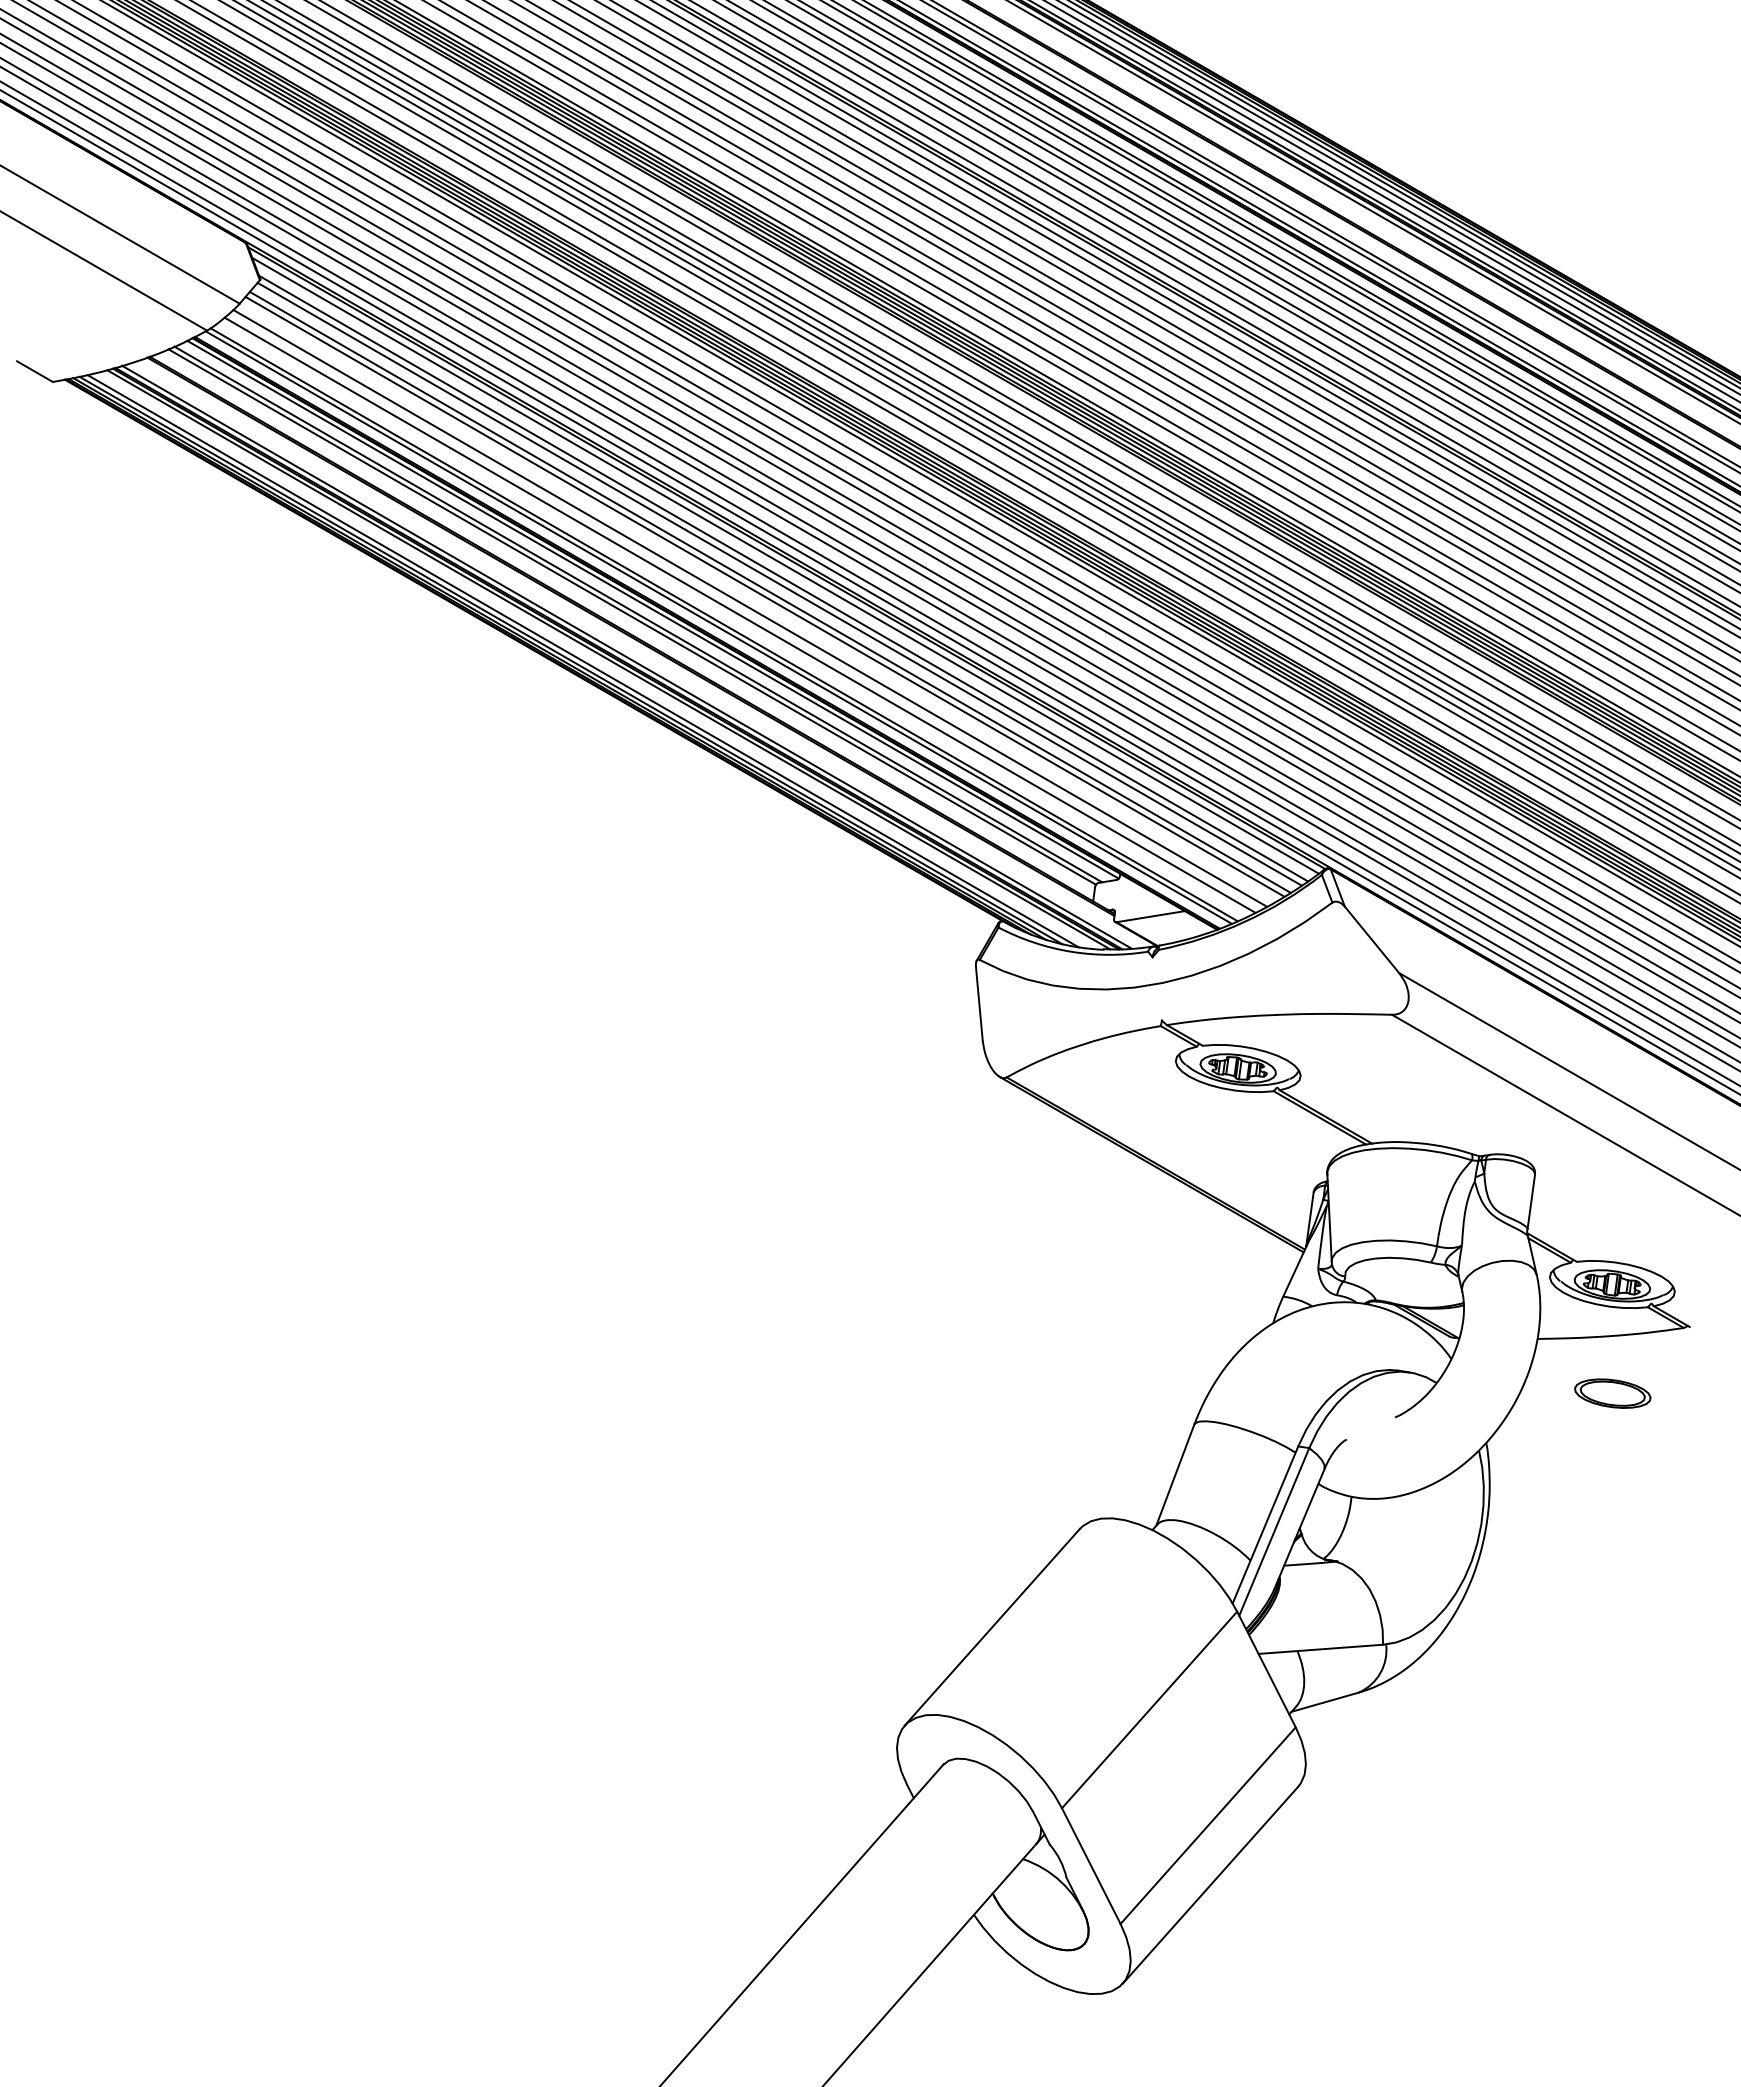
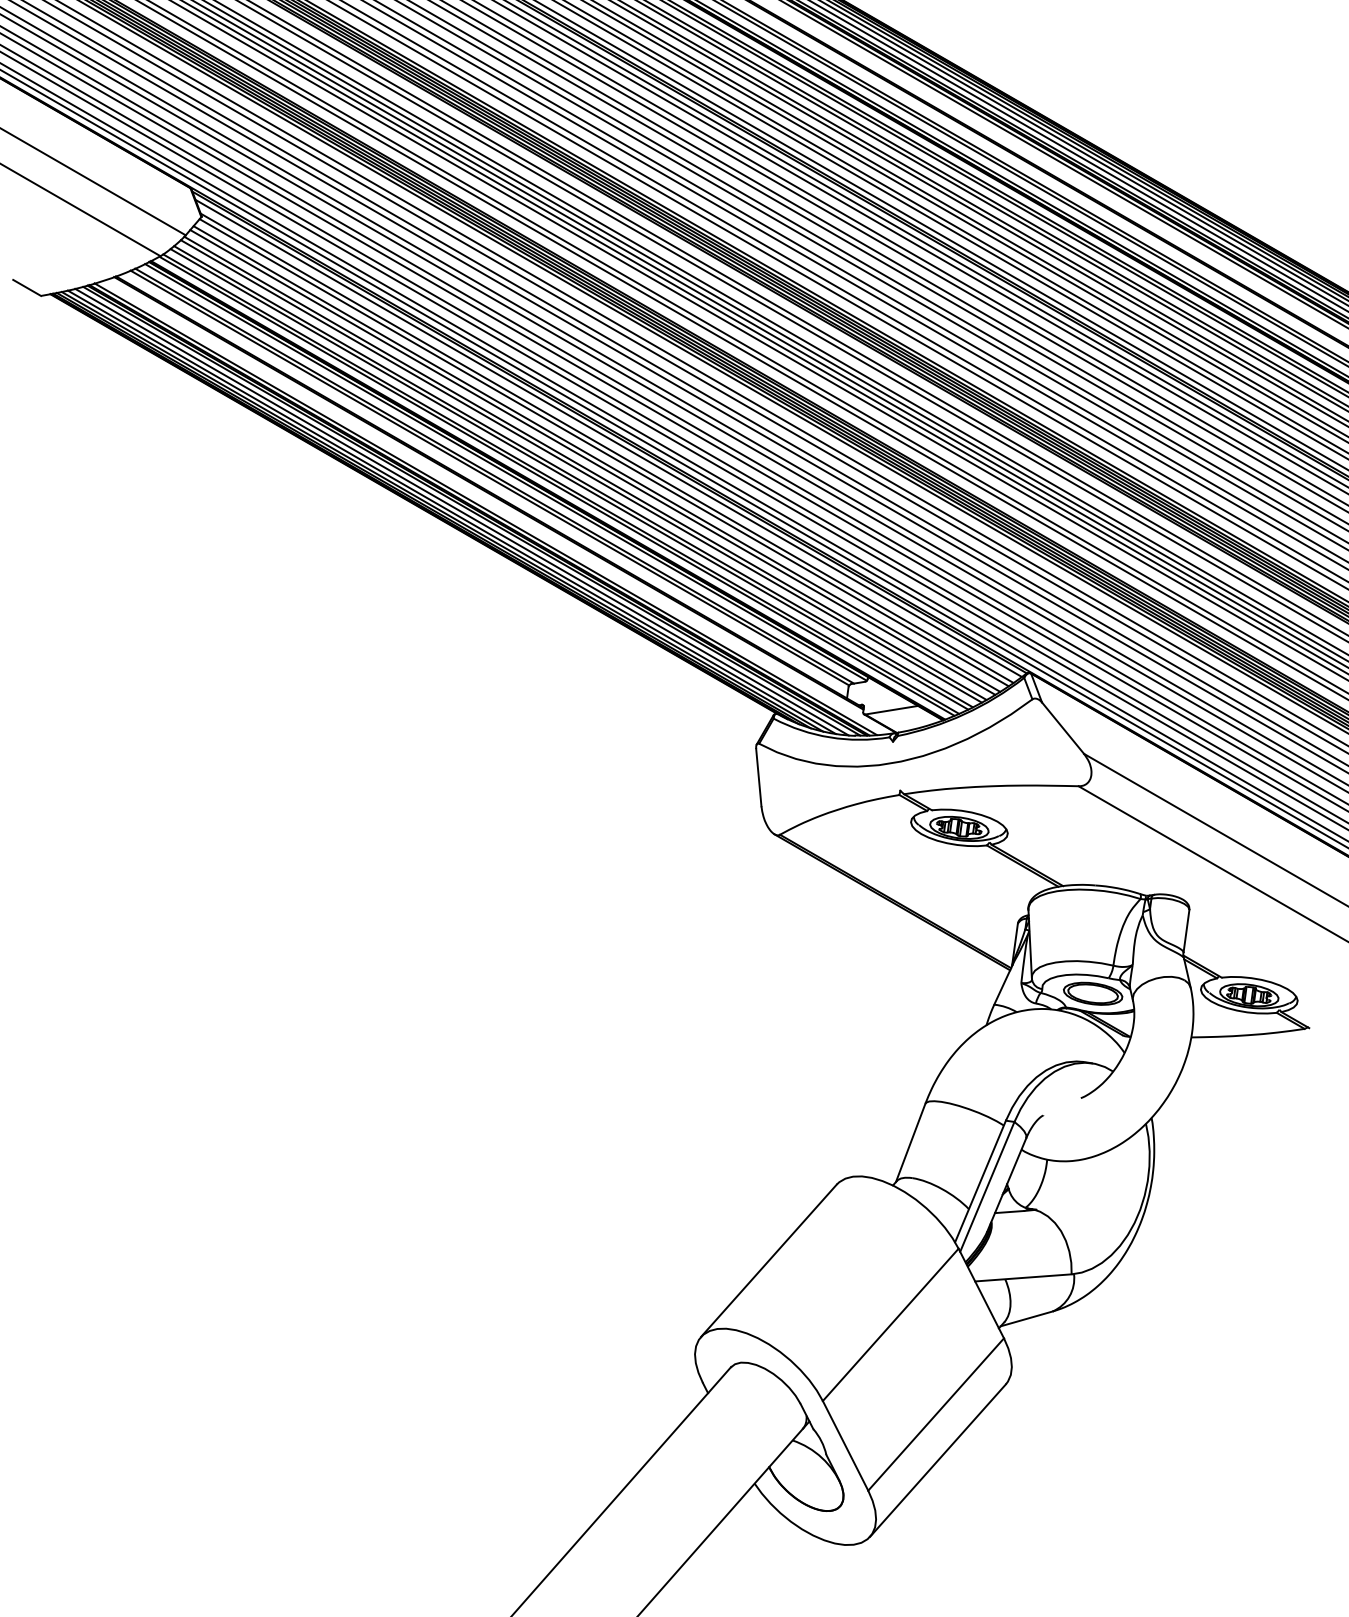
line: (755, 604) -> (585, 468), added
line: (734, 618) -> (569, 479), added
line: (596, 660) -> (462, 511), added
part: (1612, 1393) -> (1092, 993), moved

